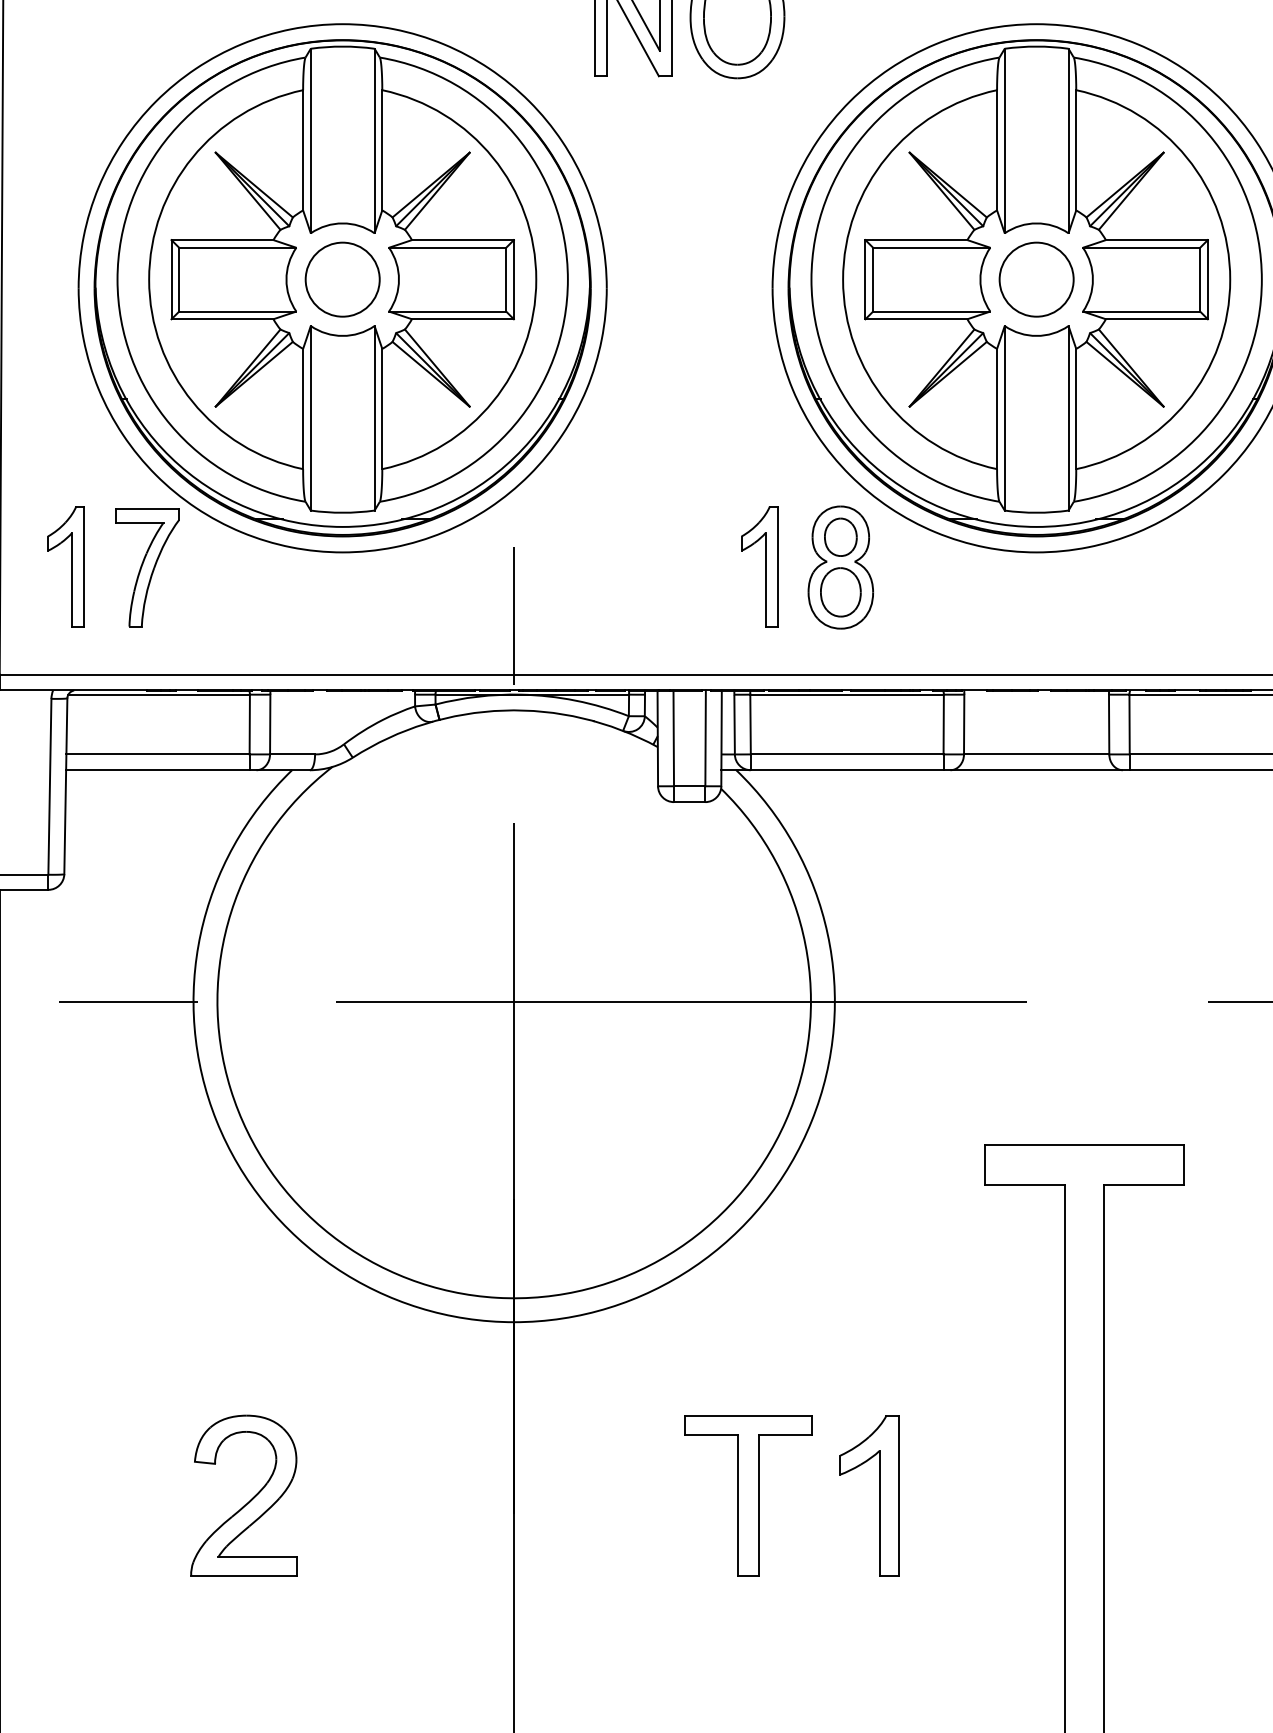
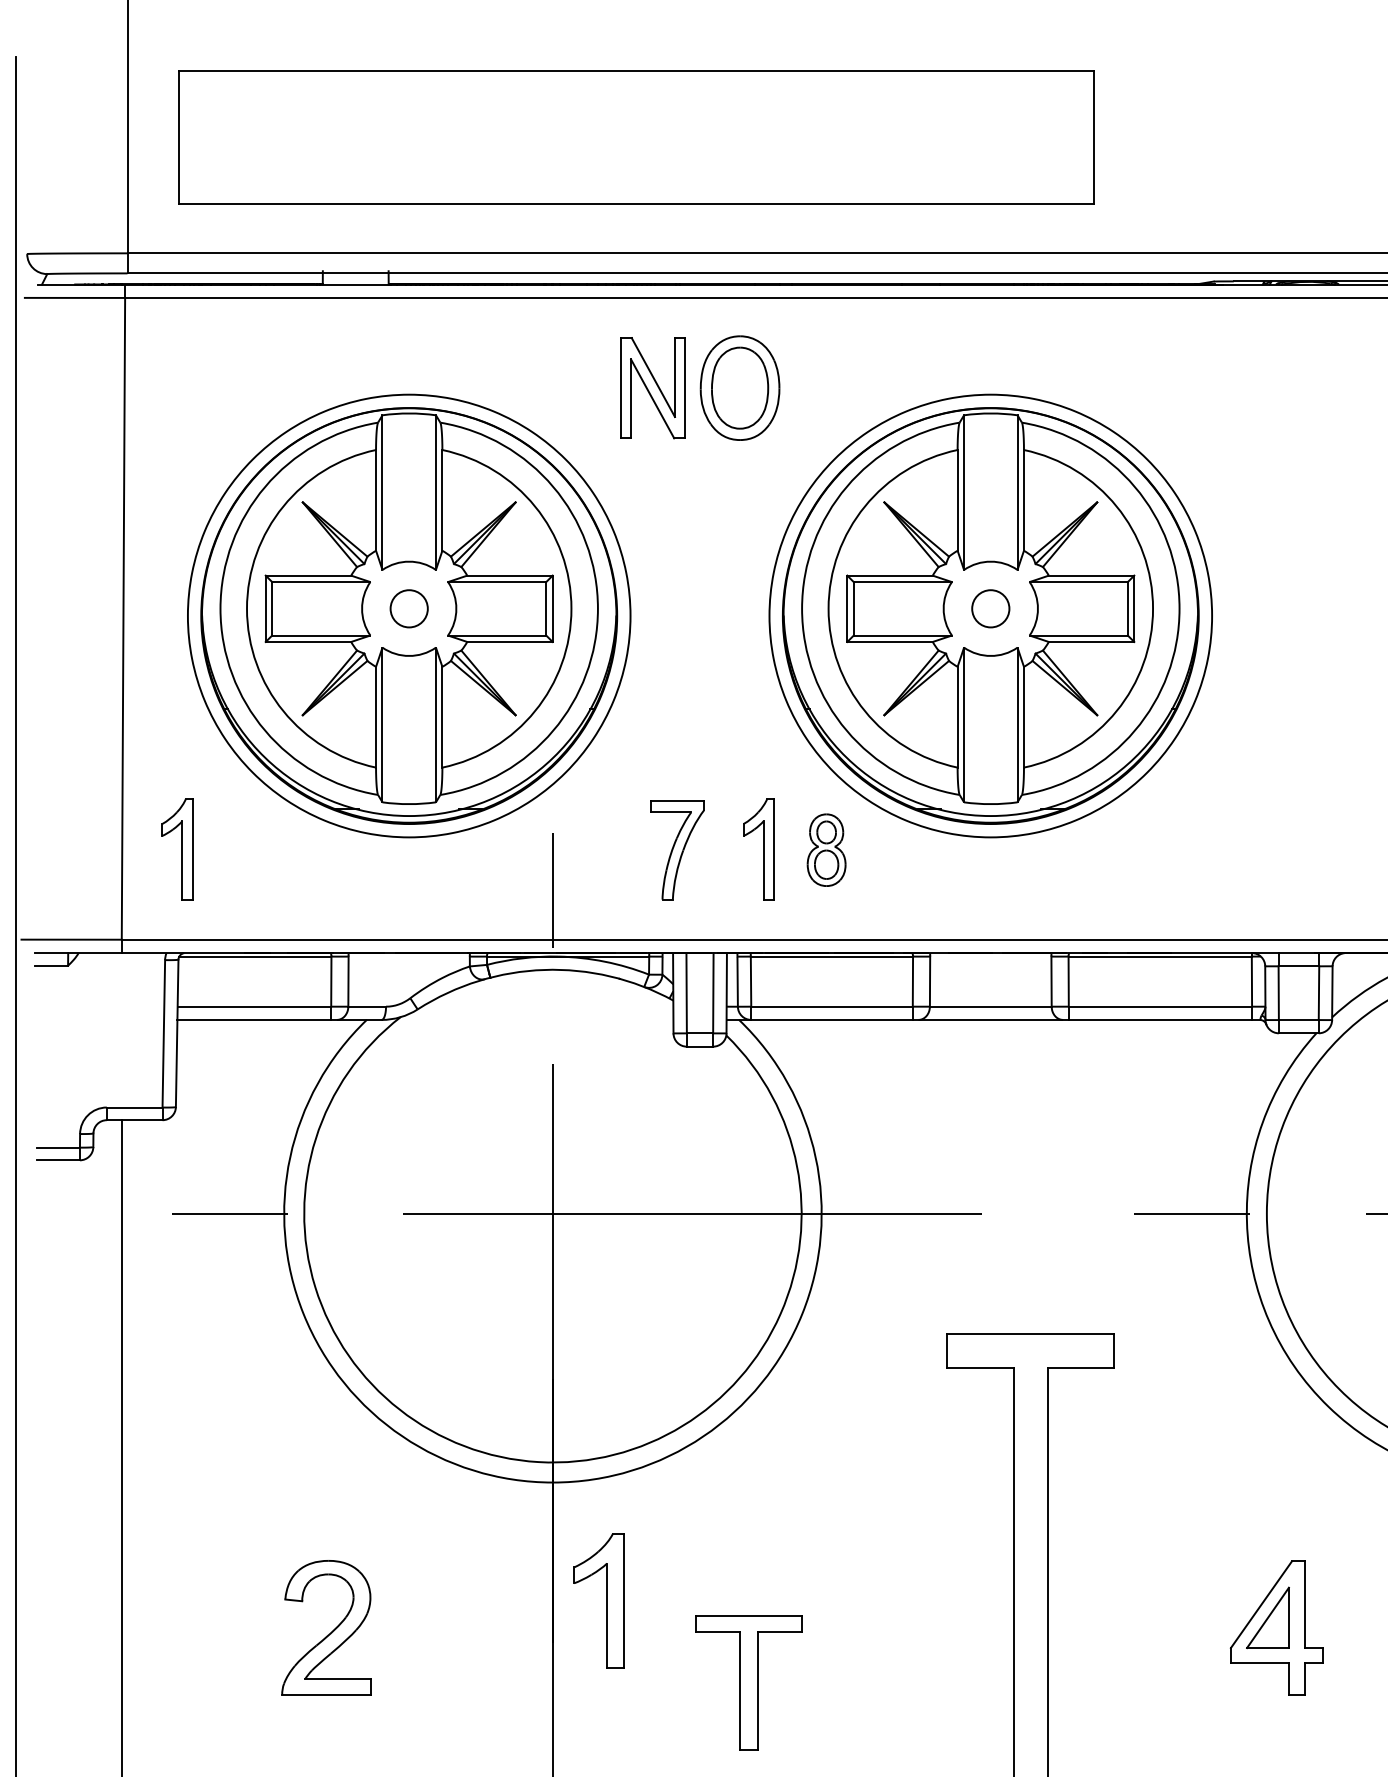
circle: (343, 279) -> (409, 608), size x0.6
circle: (1036, 279) -> (990, 608), size x0.6
part: (147, 568) -> (677, 850), moved
part: (840, 568) -> (826, 850), size x0.7
part: (747, 1495) -> (748, 1682), moved
part: (878, 1495) -> (606, 1600), moved

